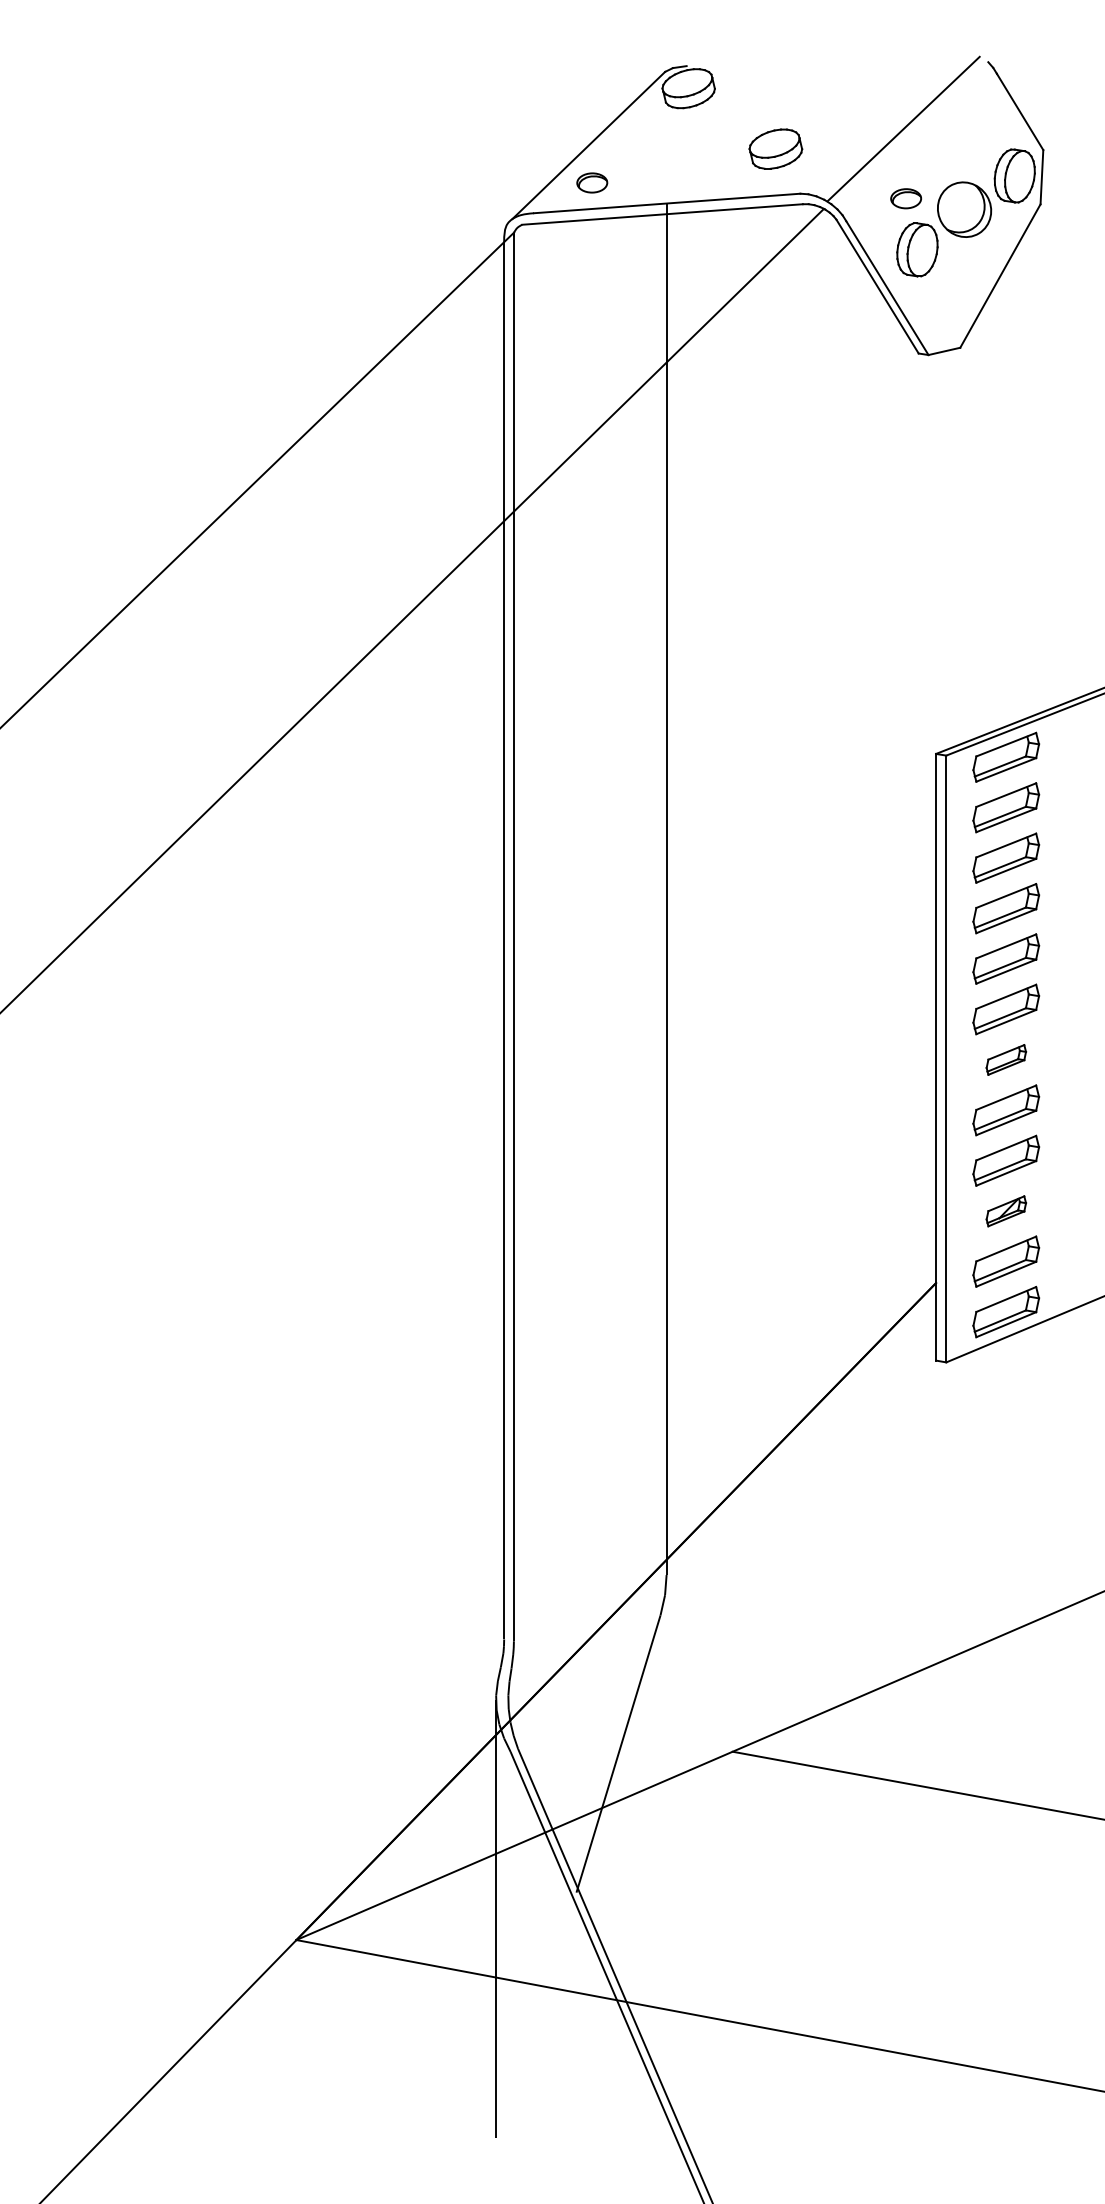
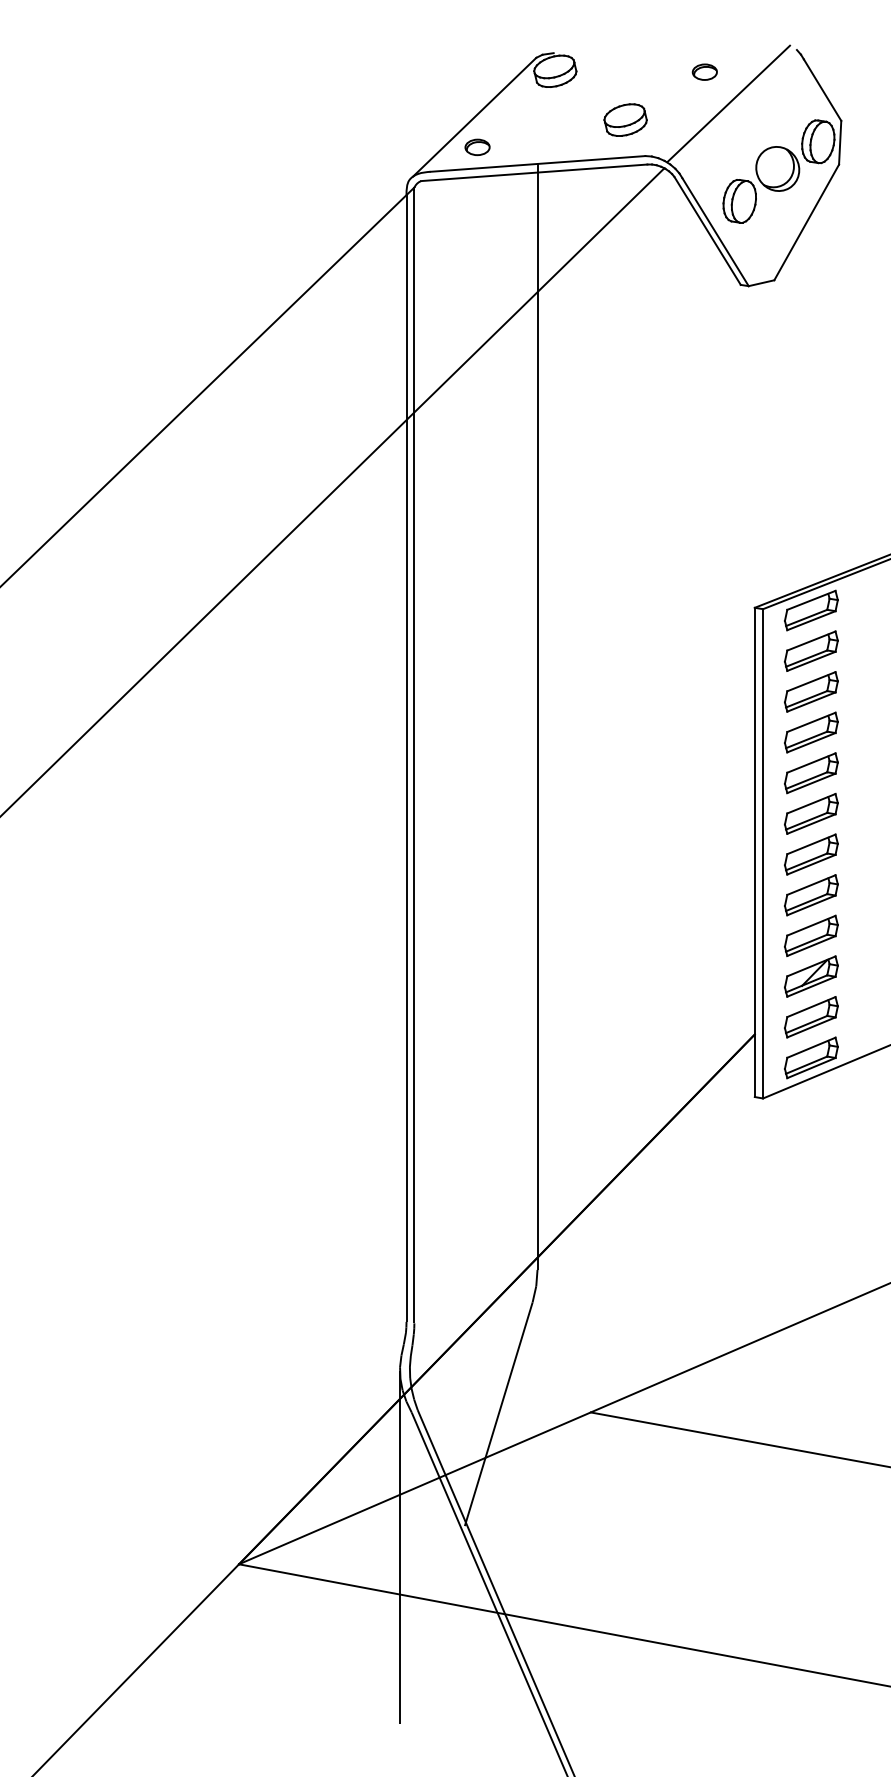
part: (906, 198) -> (705, 72), moved
part: (1006, 1059) -> (811, 854), size x1.67
part: (1006, 1211) -> (811, 976), size x1.67

